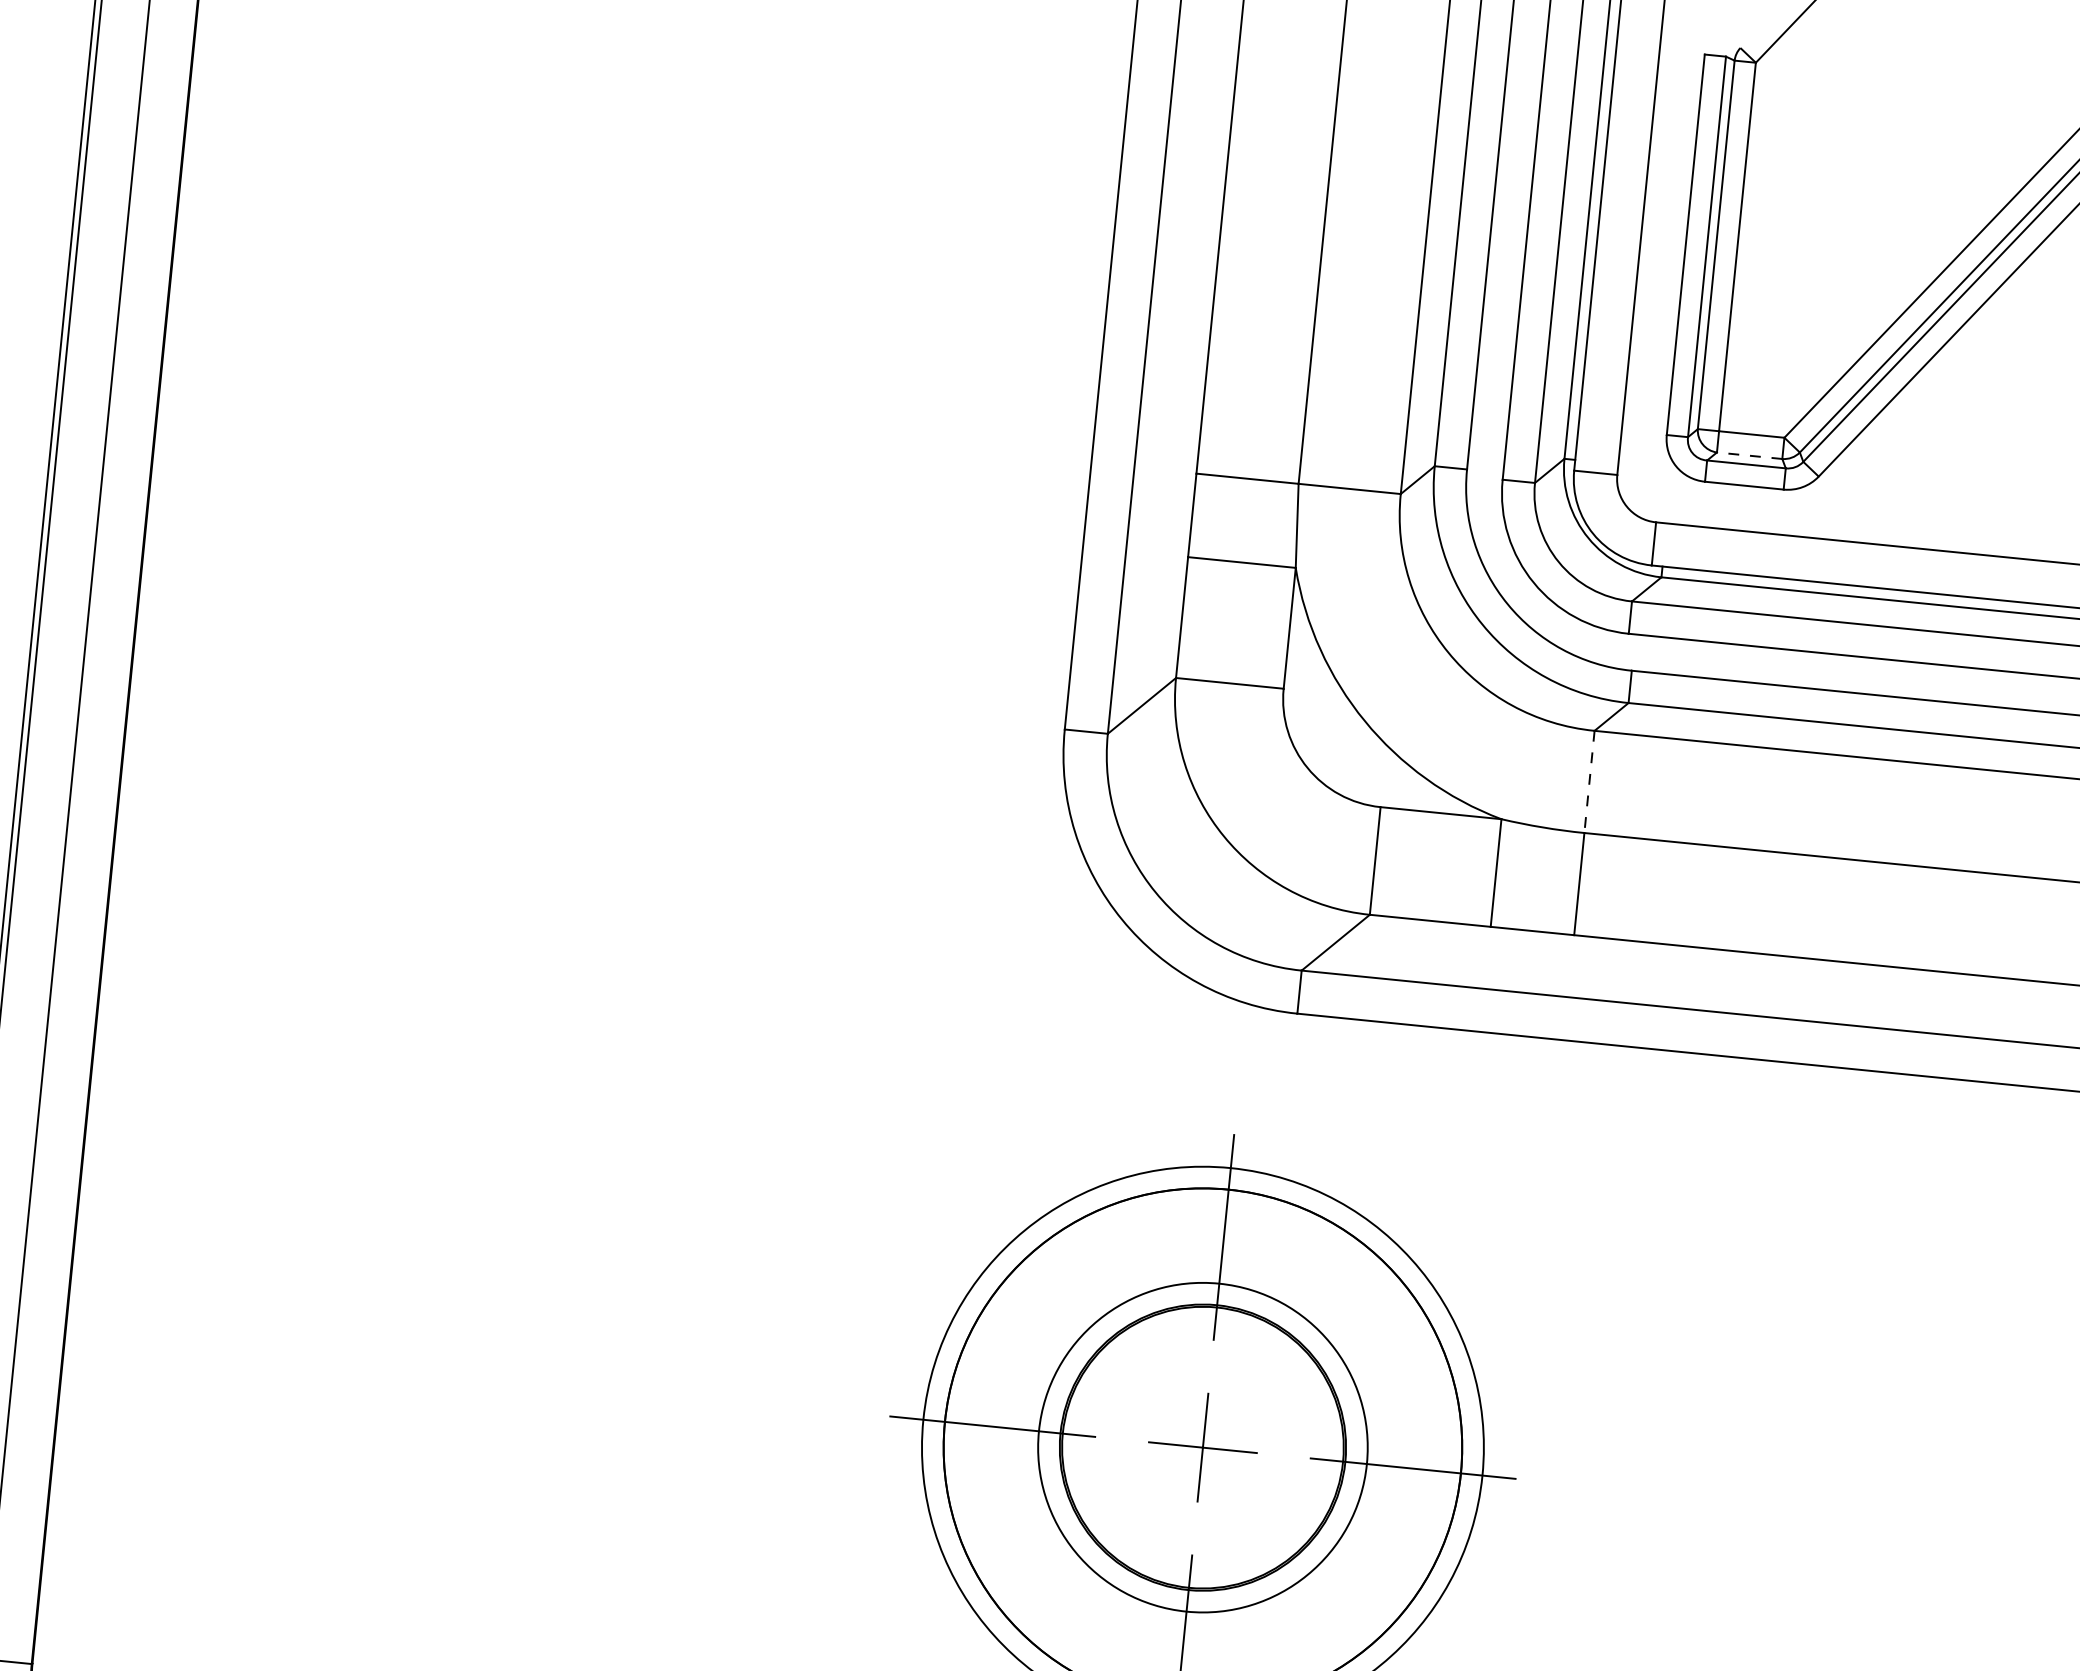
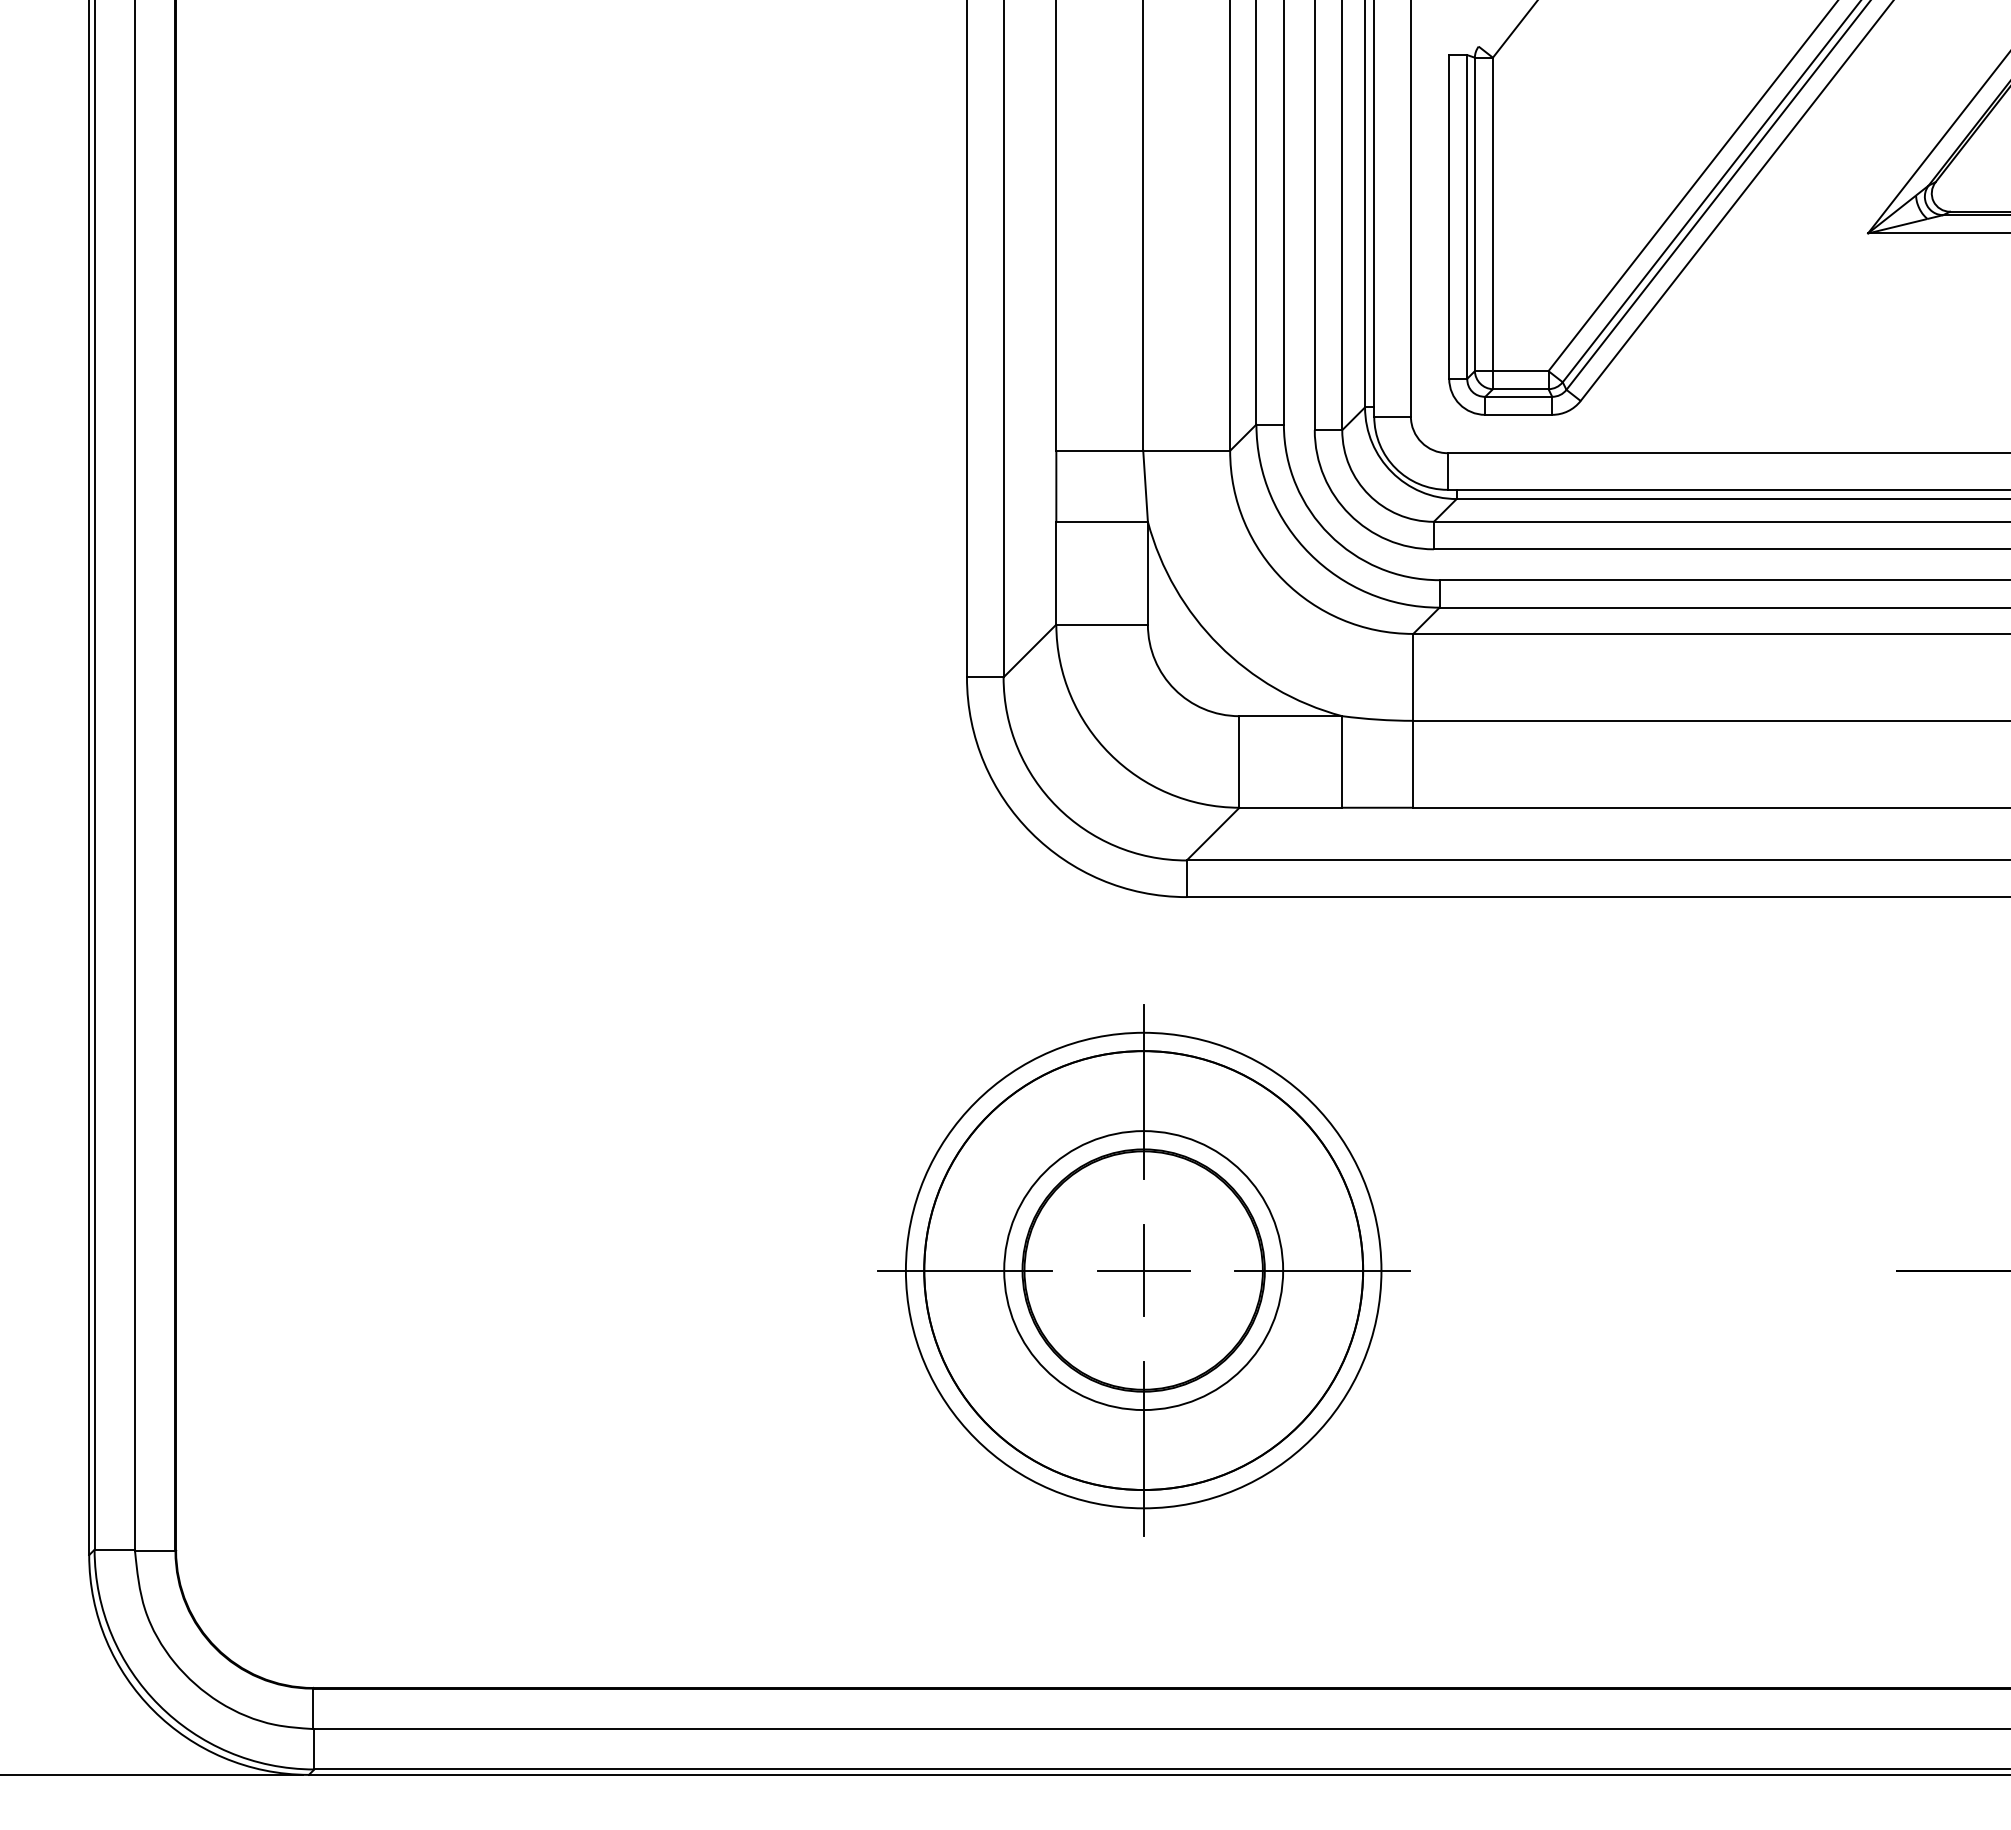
line: (1749, 456) -> (1520, 389), dashed -> solid
line: (1589, 782) -> (1413, 677), dashed -> solid

